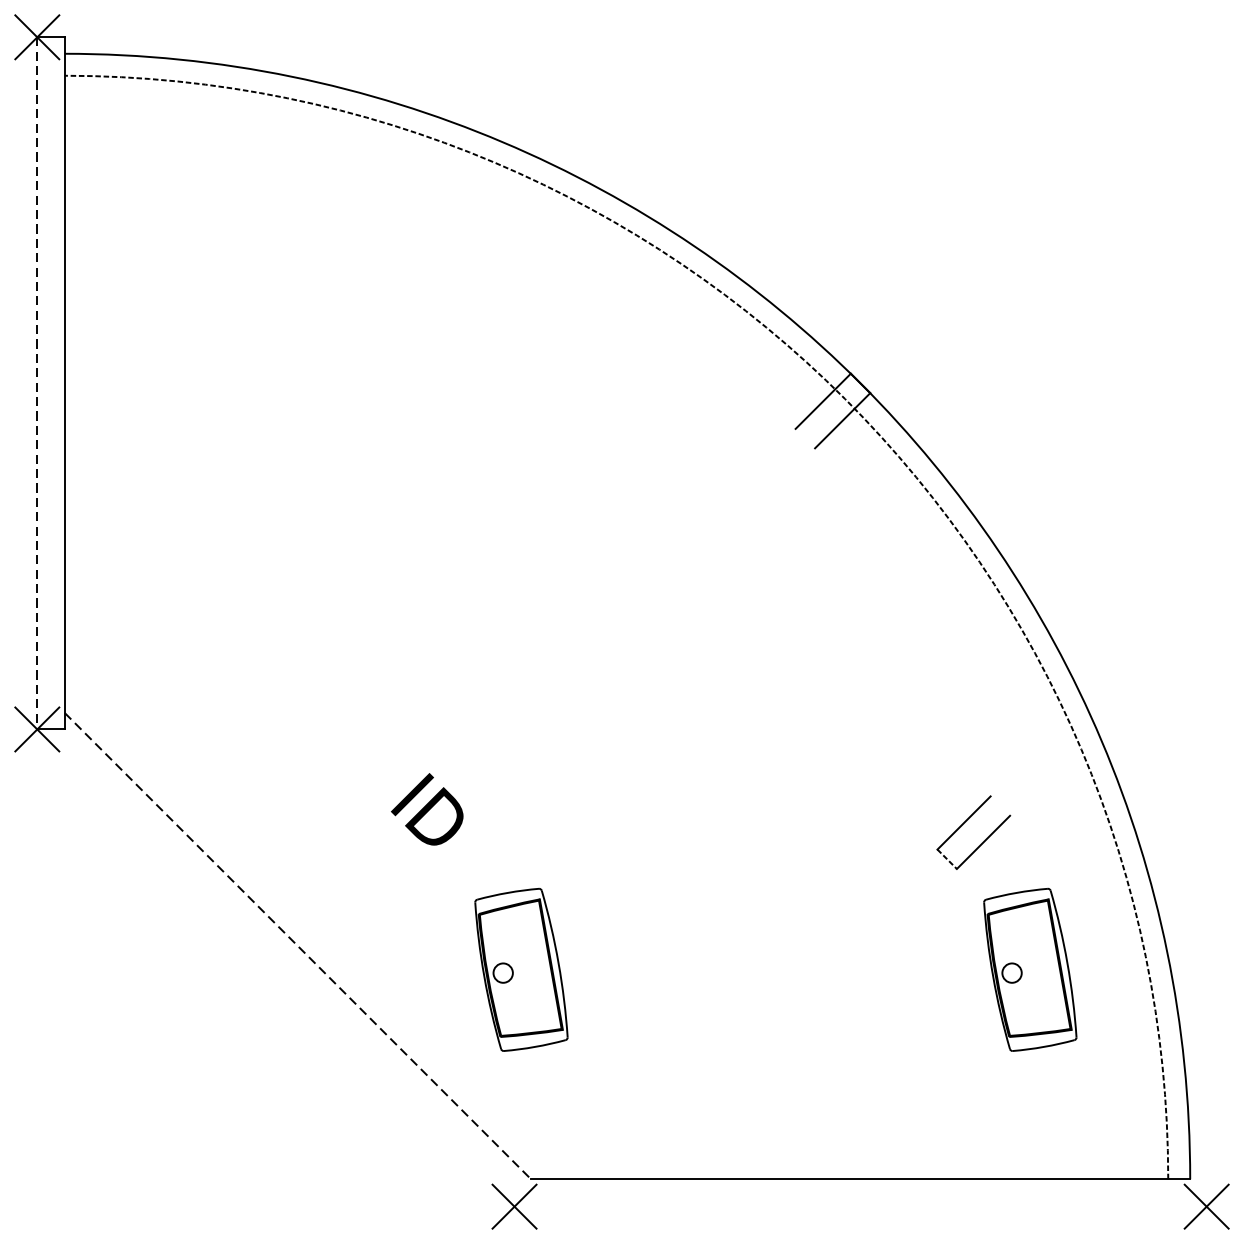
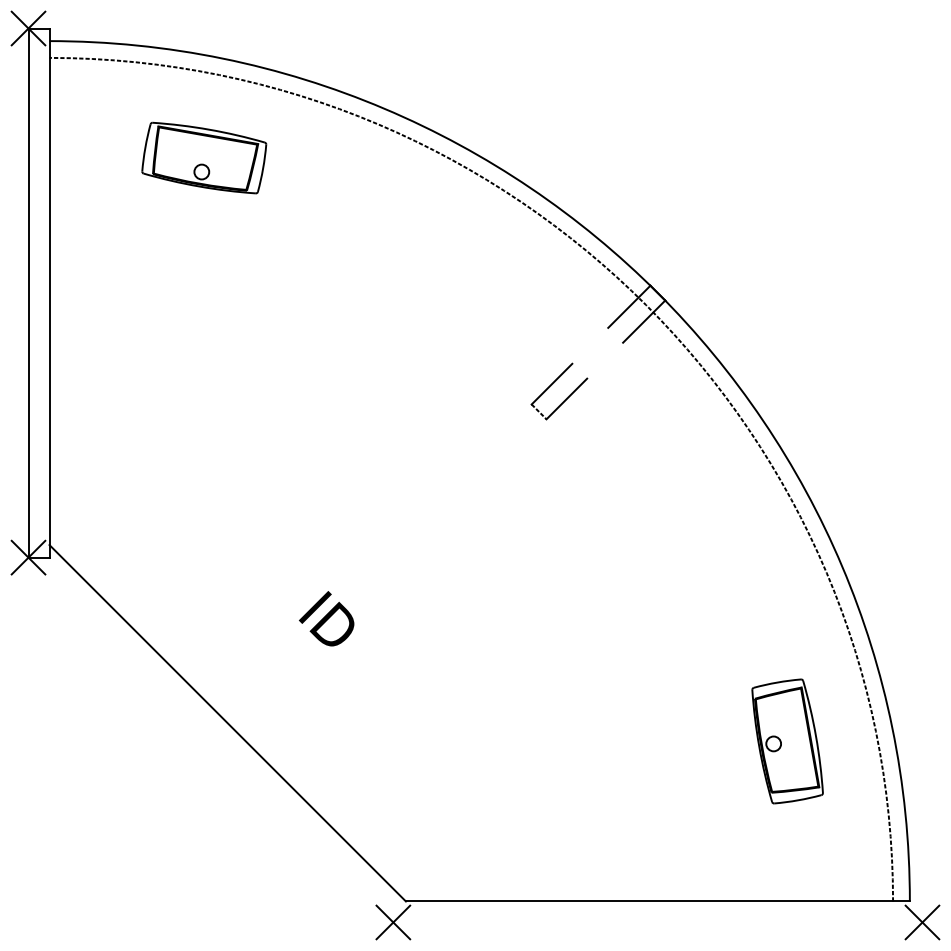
part: (267, 206) -> (204, 157), added
line: (37, 383) -> (28, 293), dashed -> solid
part: (966, 823) -> (553, 384), moved
line: (298, 946) -> (228, 723), dashed -> solid
part: (521, 969) -> (398, 741), removed

